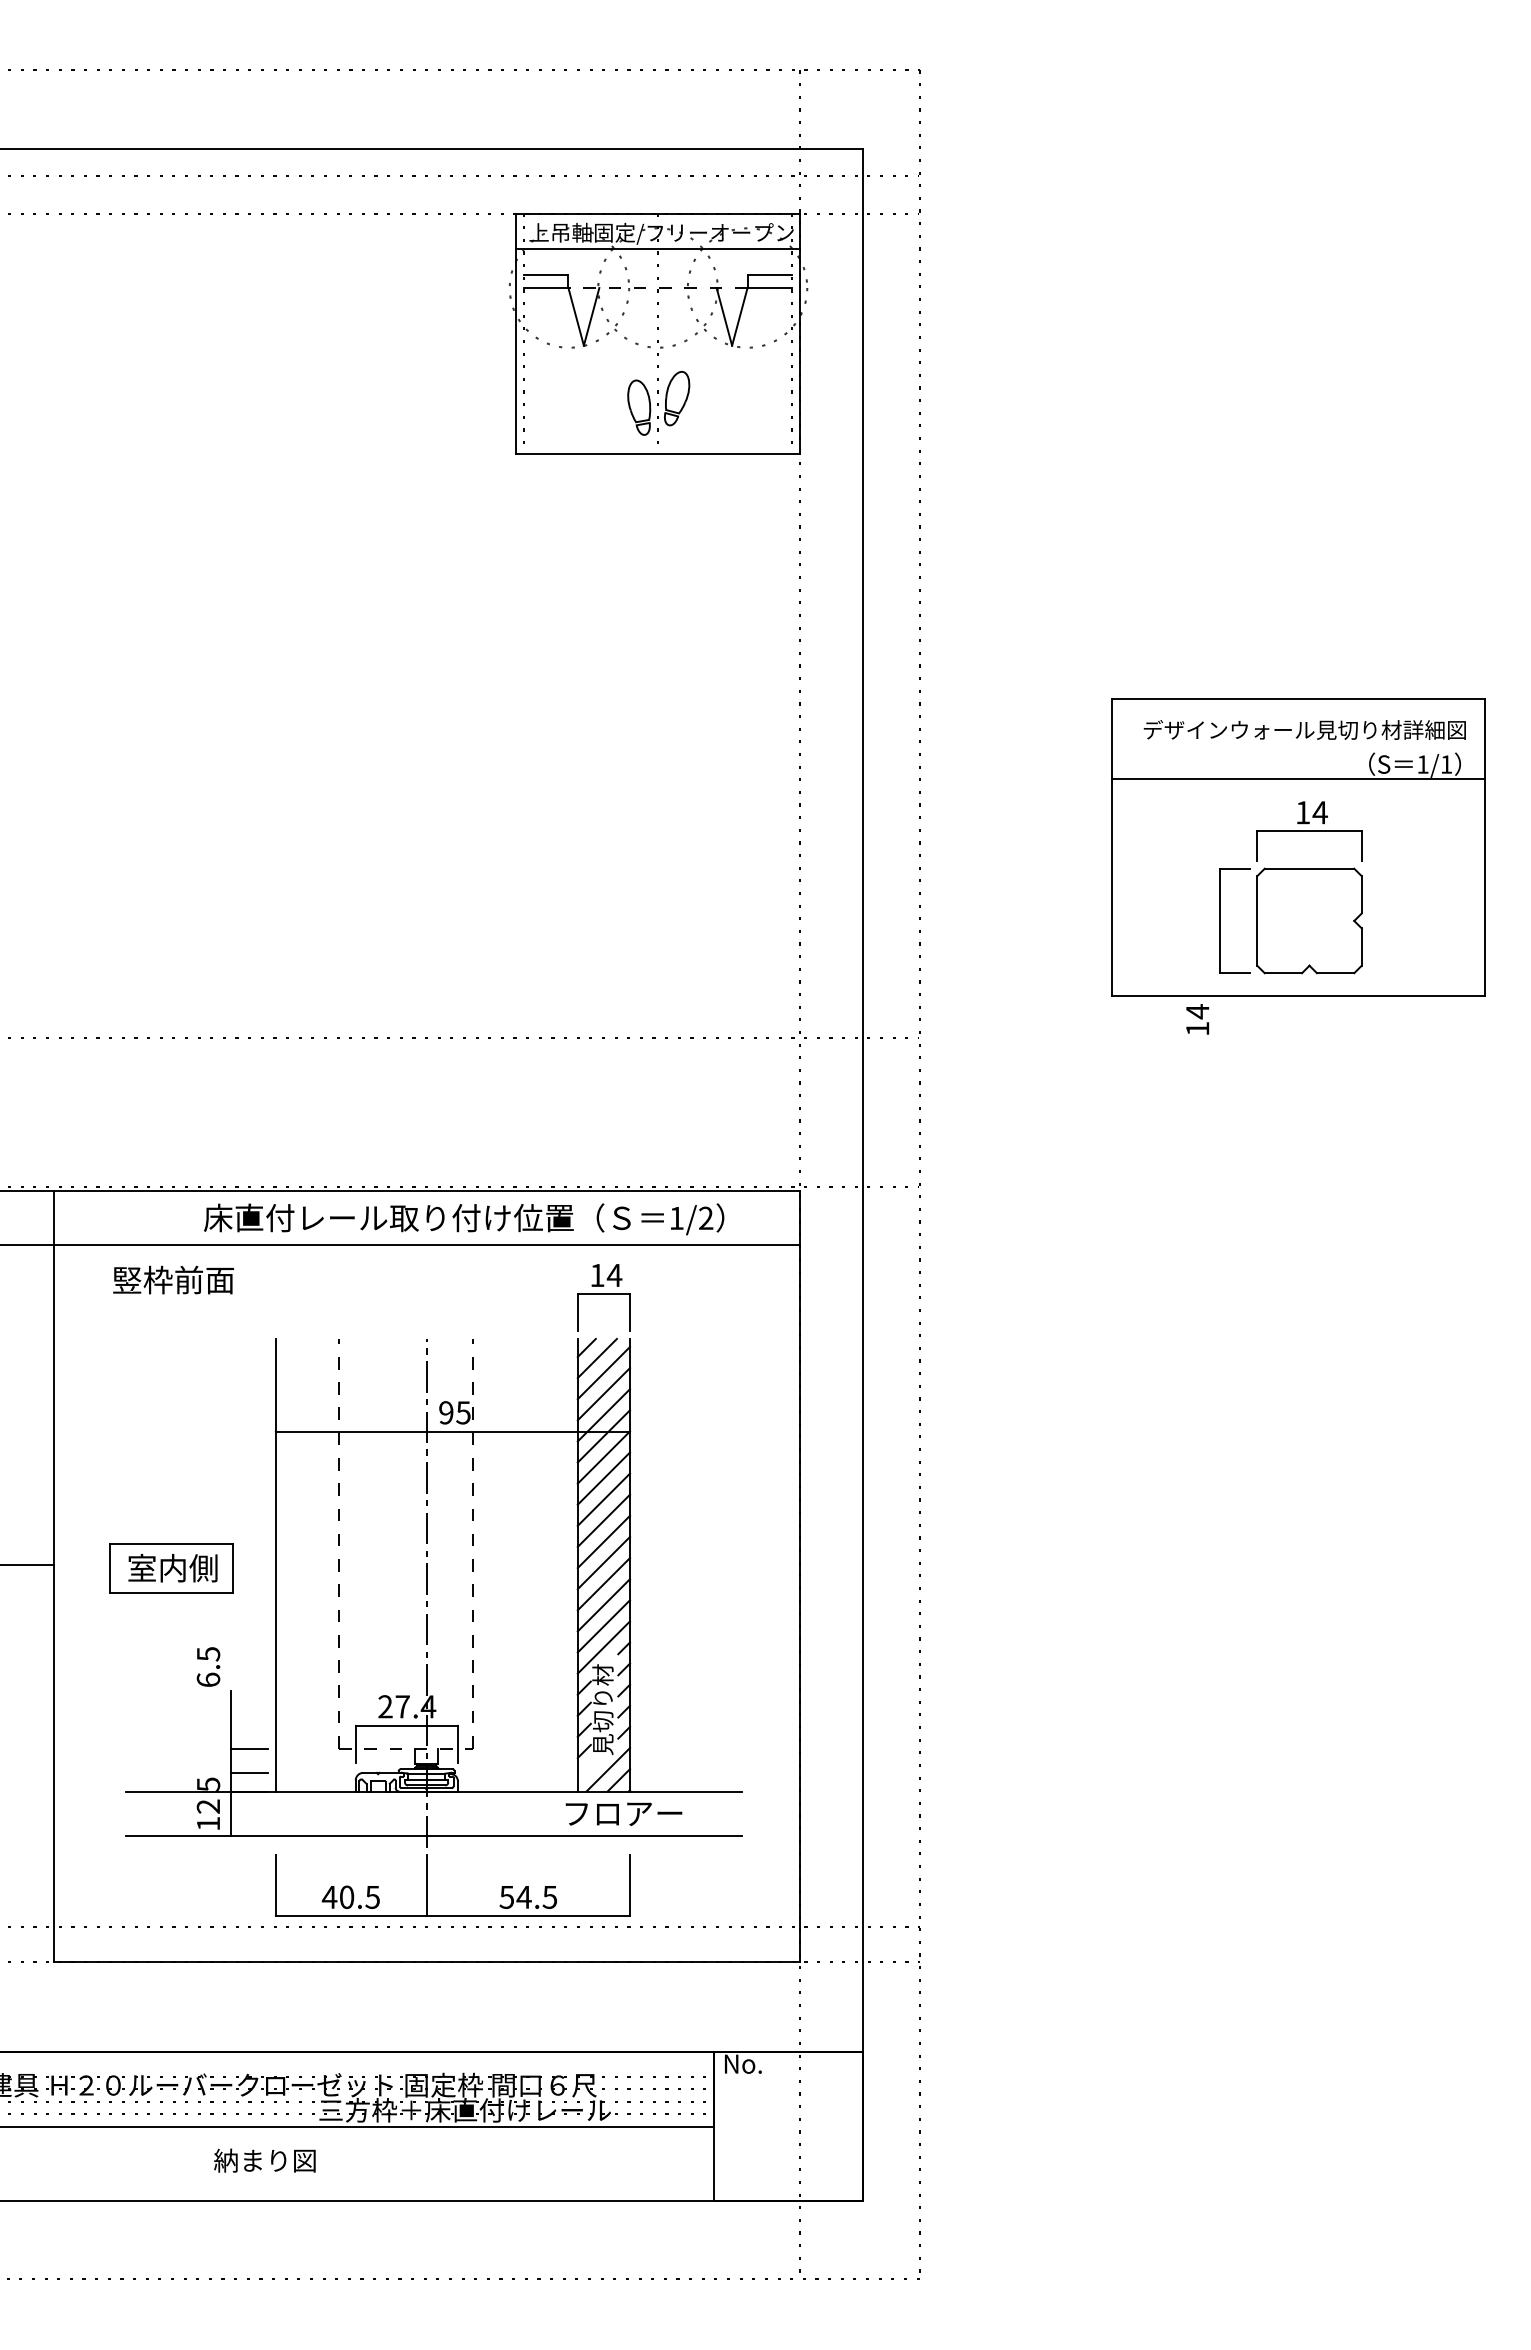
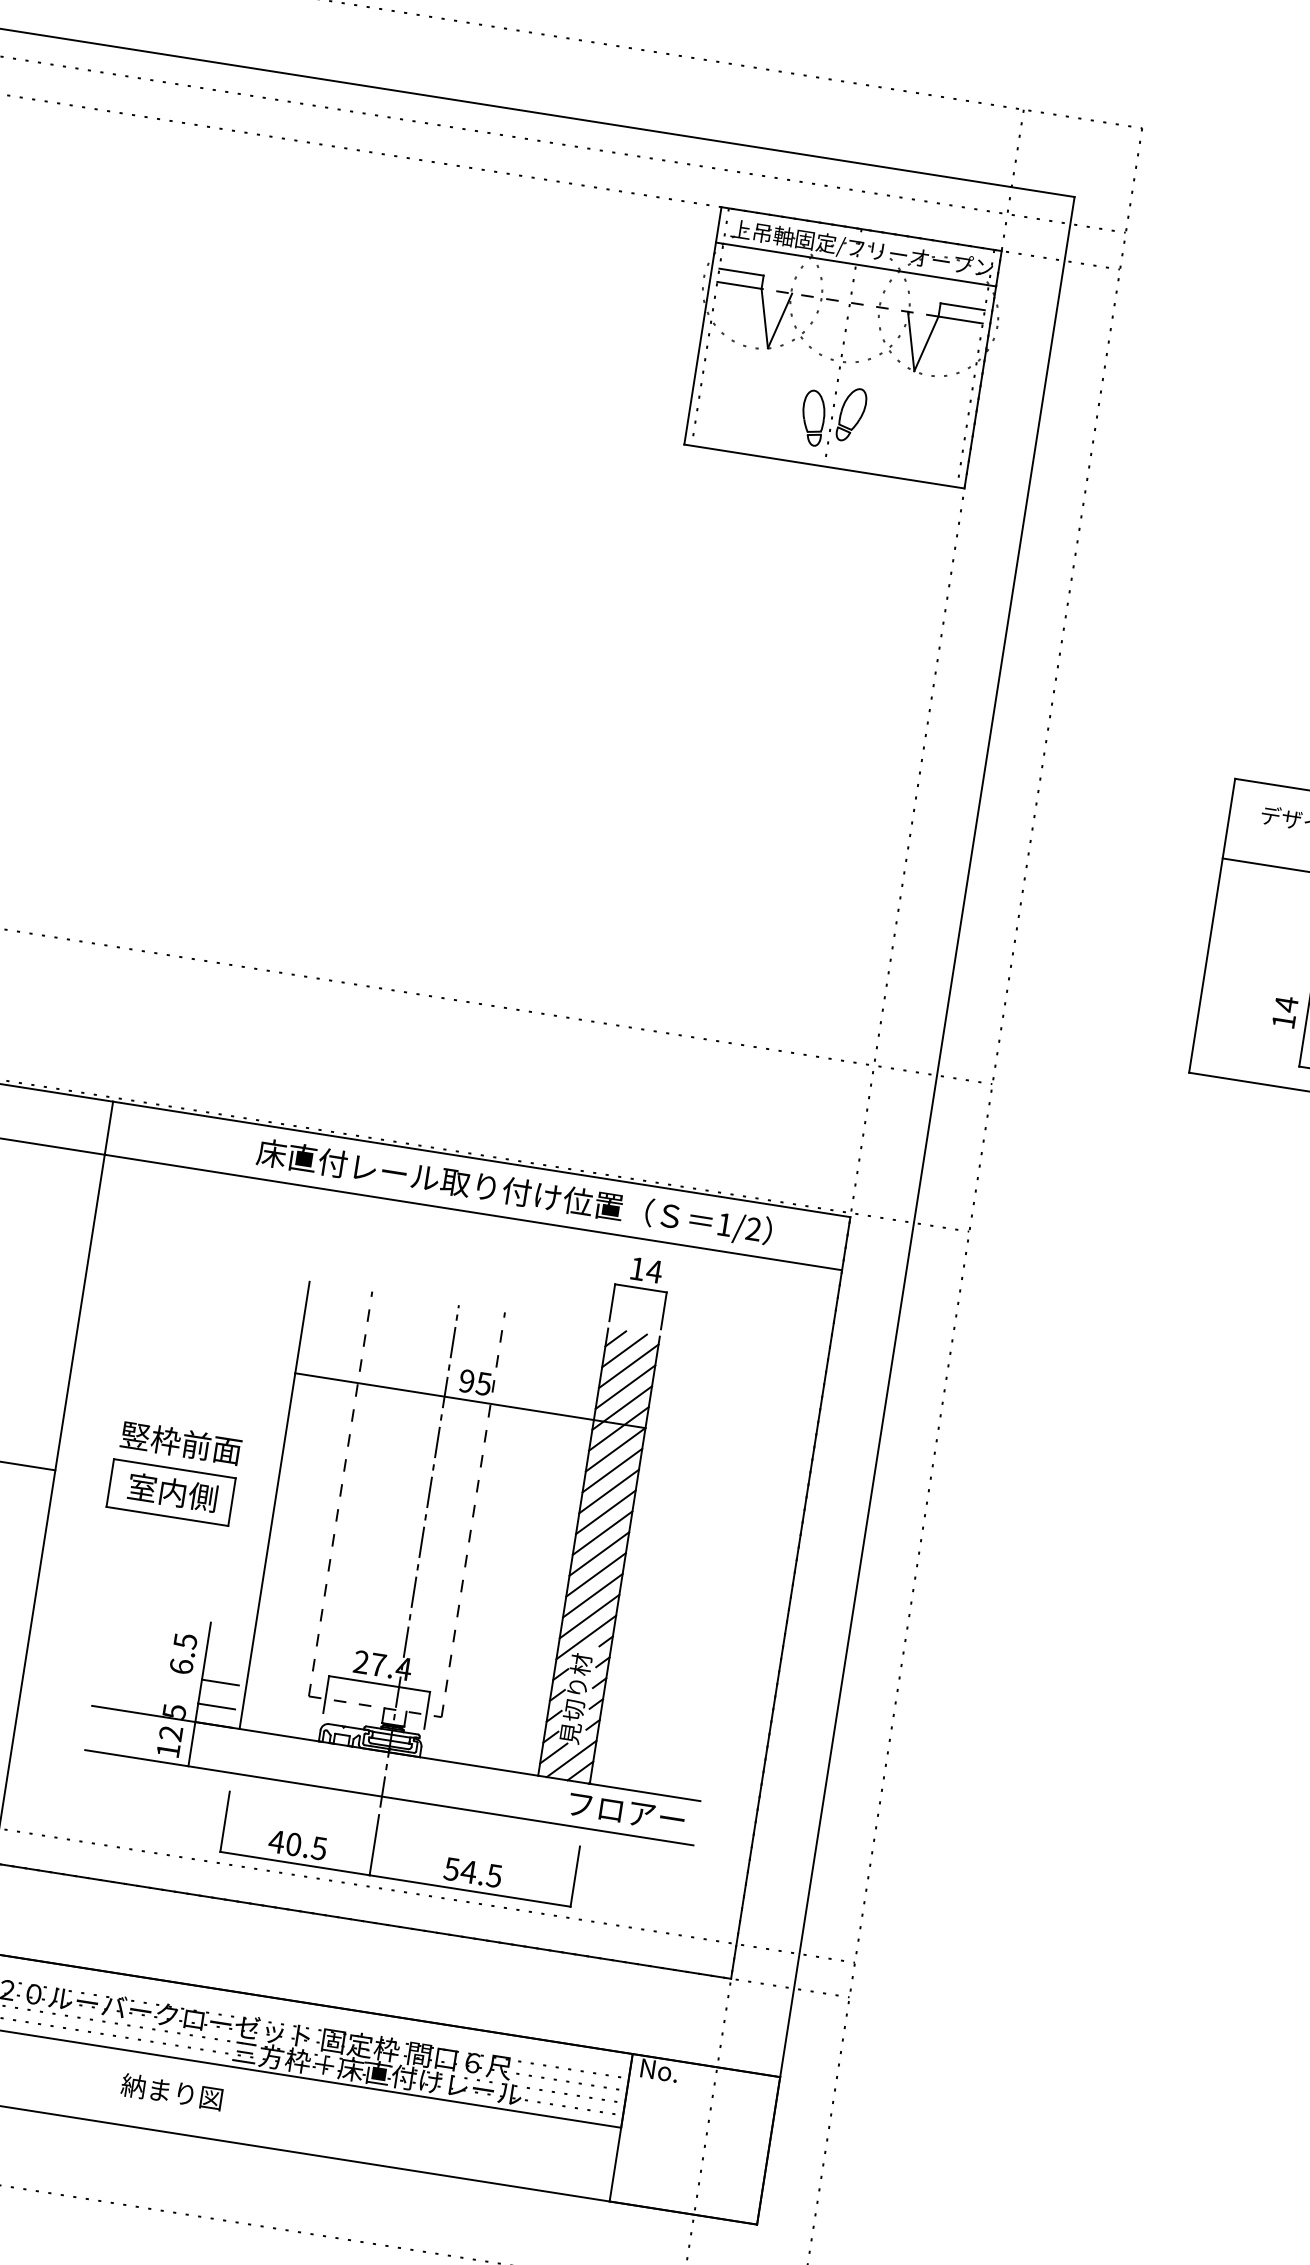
text: (1197, 1019) -> (1285, 1012), moved
text: (173, 1279) -> (181, 1442), moved
text: (208, 1666) -> (183, 1653), moved
line: (589, 1767) -> (553, 1753), added
text: (623, 1813) -> (626, 1811), moved

